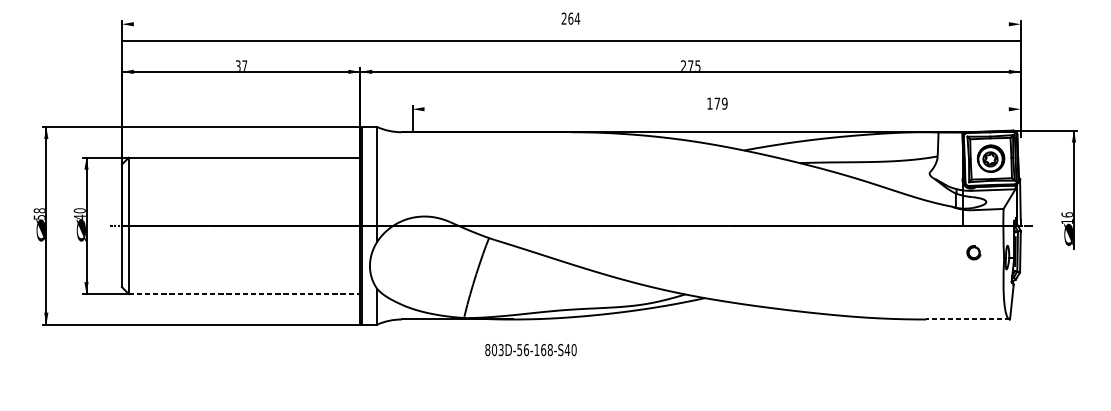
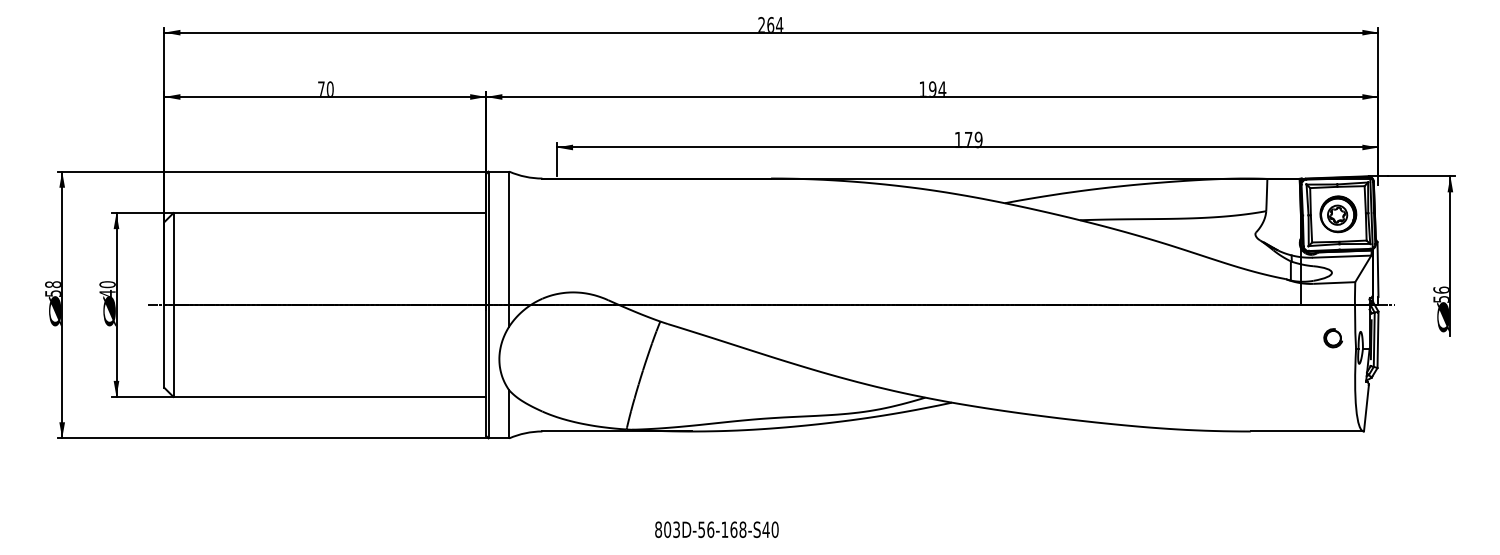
line: (571, 41) -> (771, 32), moved
text: (241, 65) -> (325, 88), 37 -> 70
text: (690, 65) -> (932, 88), 275 -> 194
line: (716, 109) -> (967, 147), added
text: (1066, 221) -> (1440, 299), 16 -> 56
part: (973, 252) -> (1332, 338), moved
line: (244, 293) -> (330, 396), dashed -> solid
line: (968, 319) -> (1307, 431), dashed -> solid
text: (530, 349) -> (716, 529), moved

